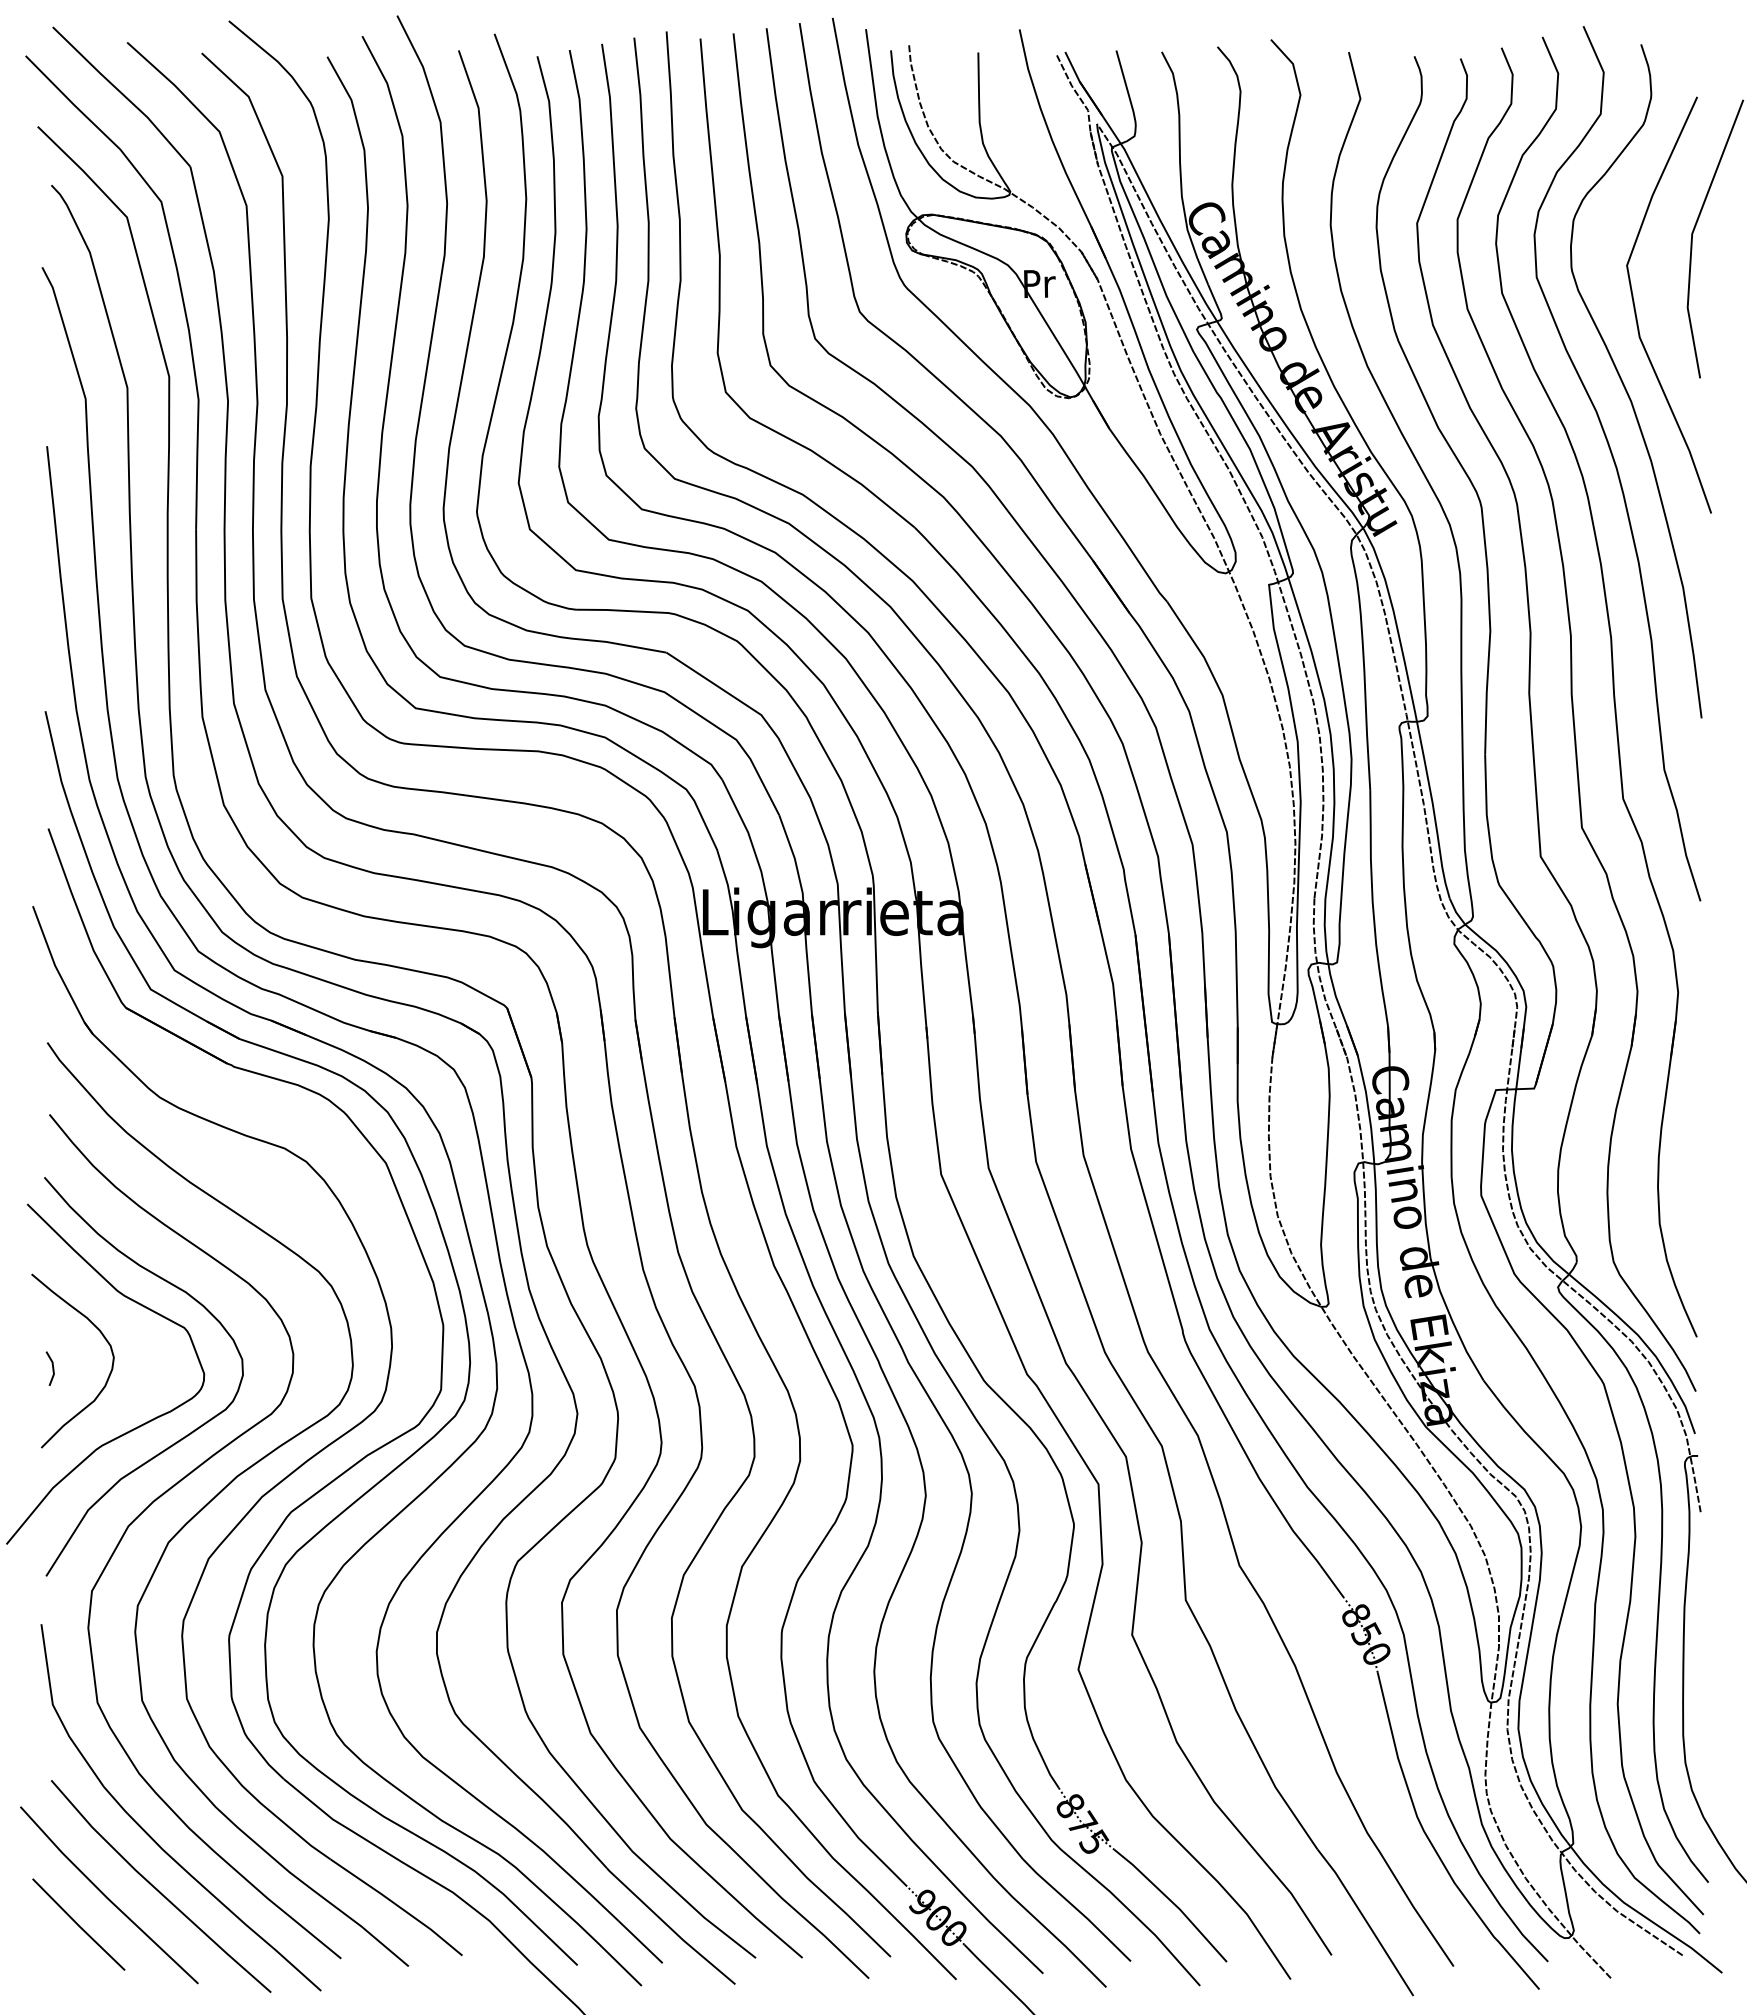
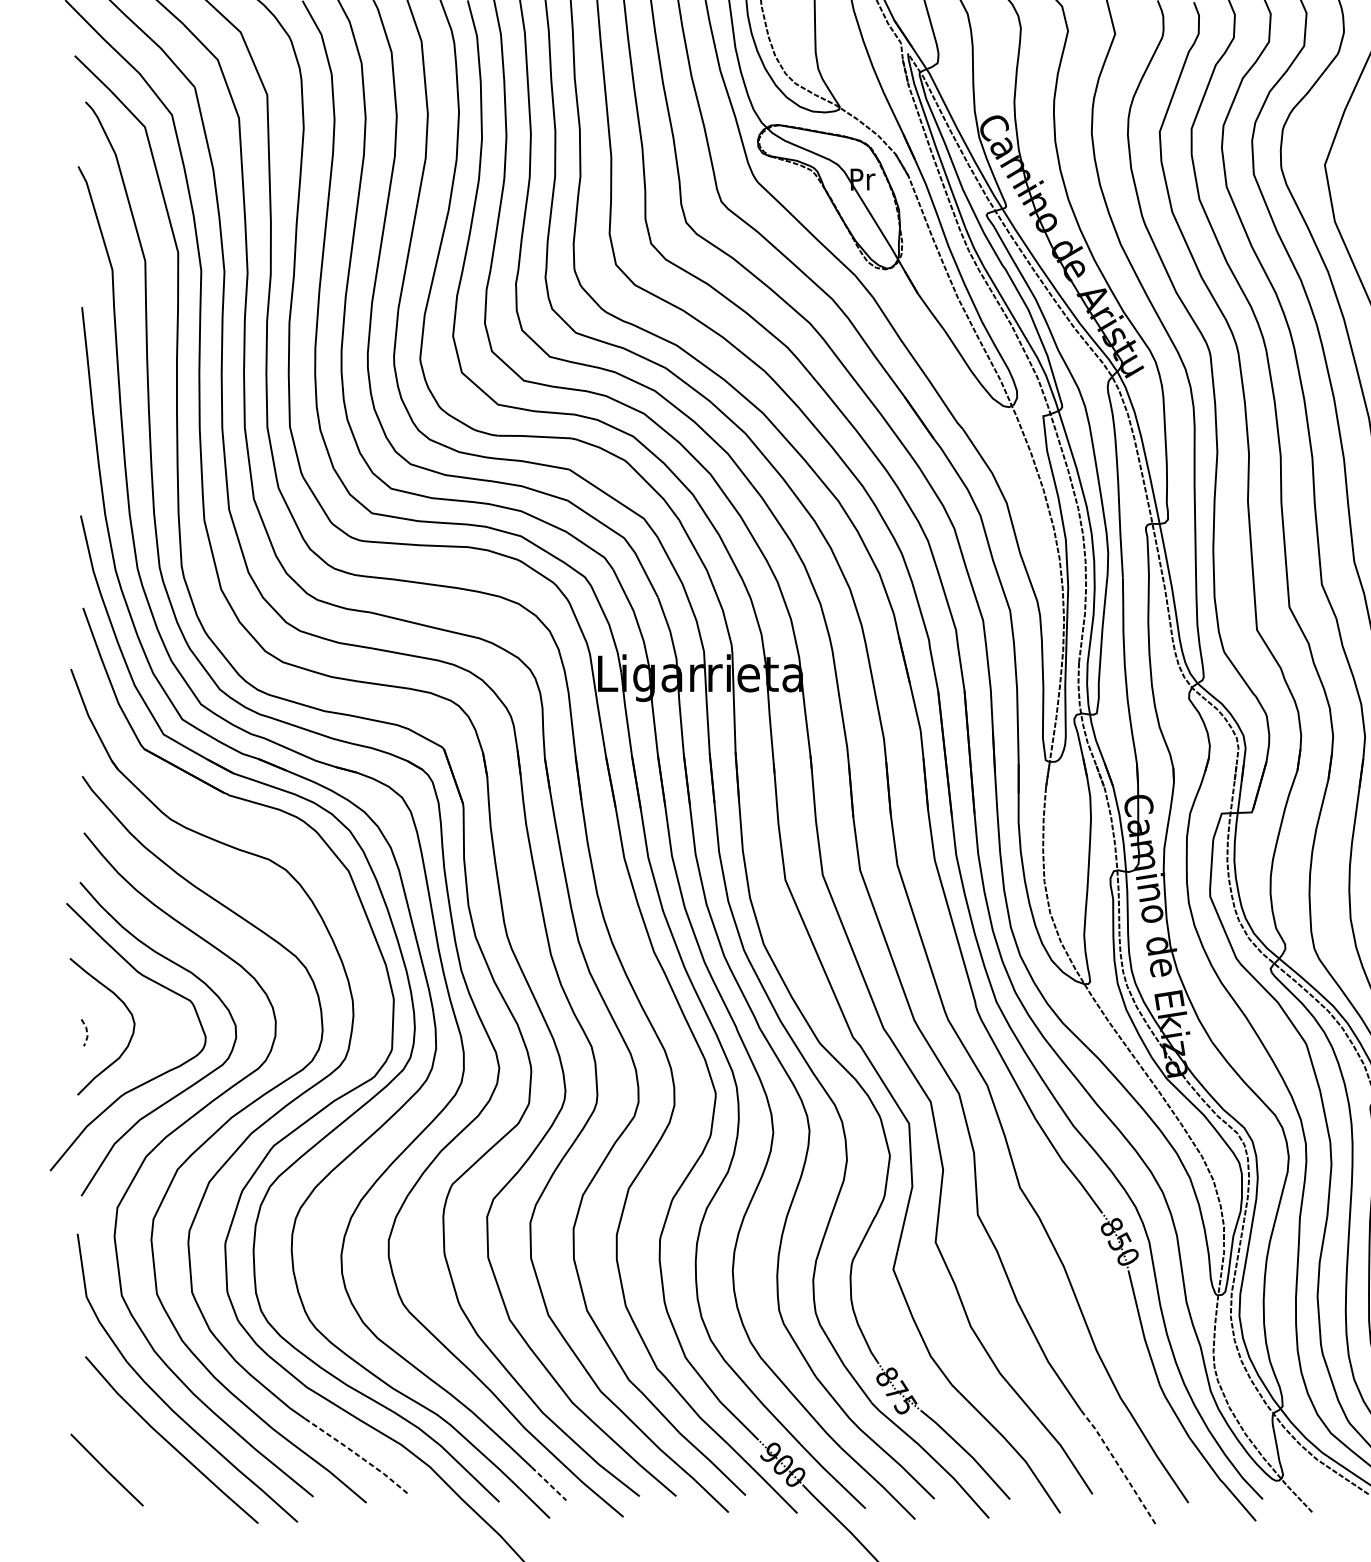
line: (53, 1368) -> (87, 1032), solid -> dashed
line: (107, 1896) -> (129, 1447), removed
line: (398, 1906) -> (358, 1455), solid -> dashed
line: (1366, 1922) -> (1119, 1468), solid -> dashed
line: (641, 1942) -> (549, 1484), solid -> dashed

